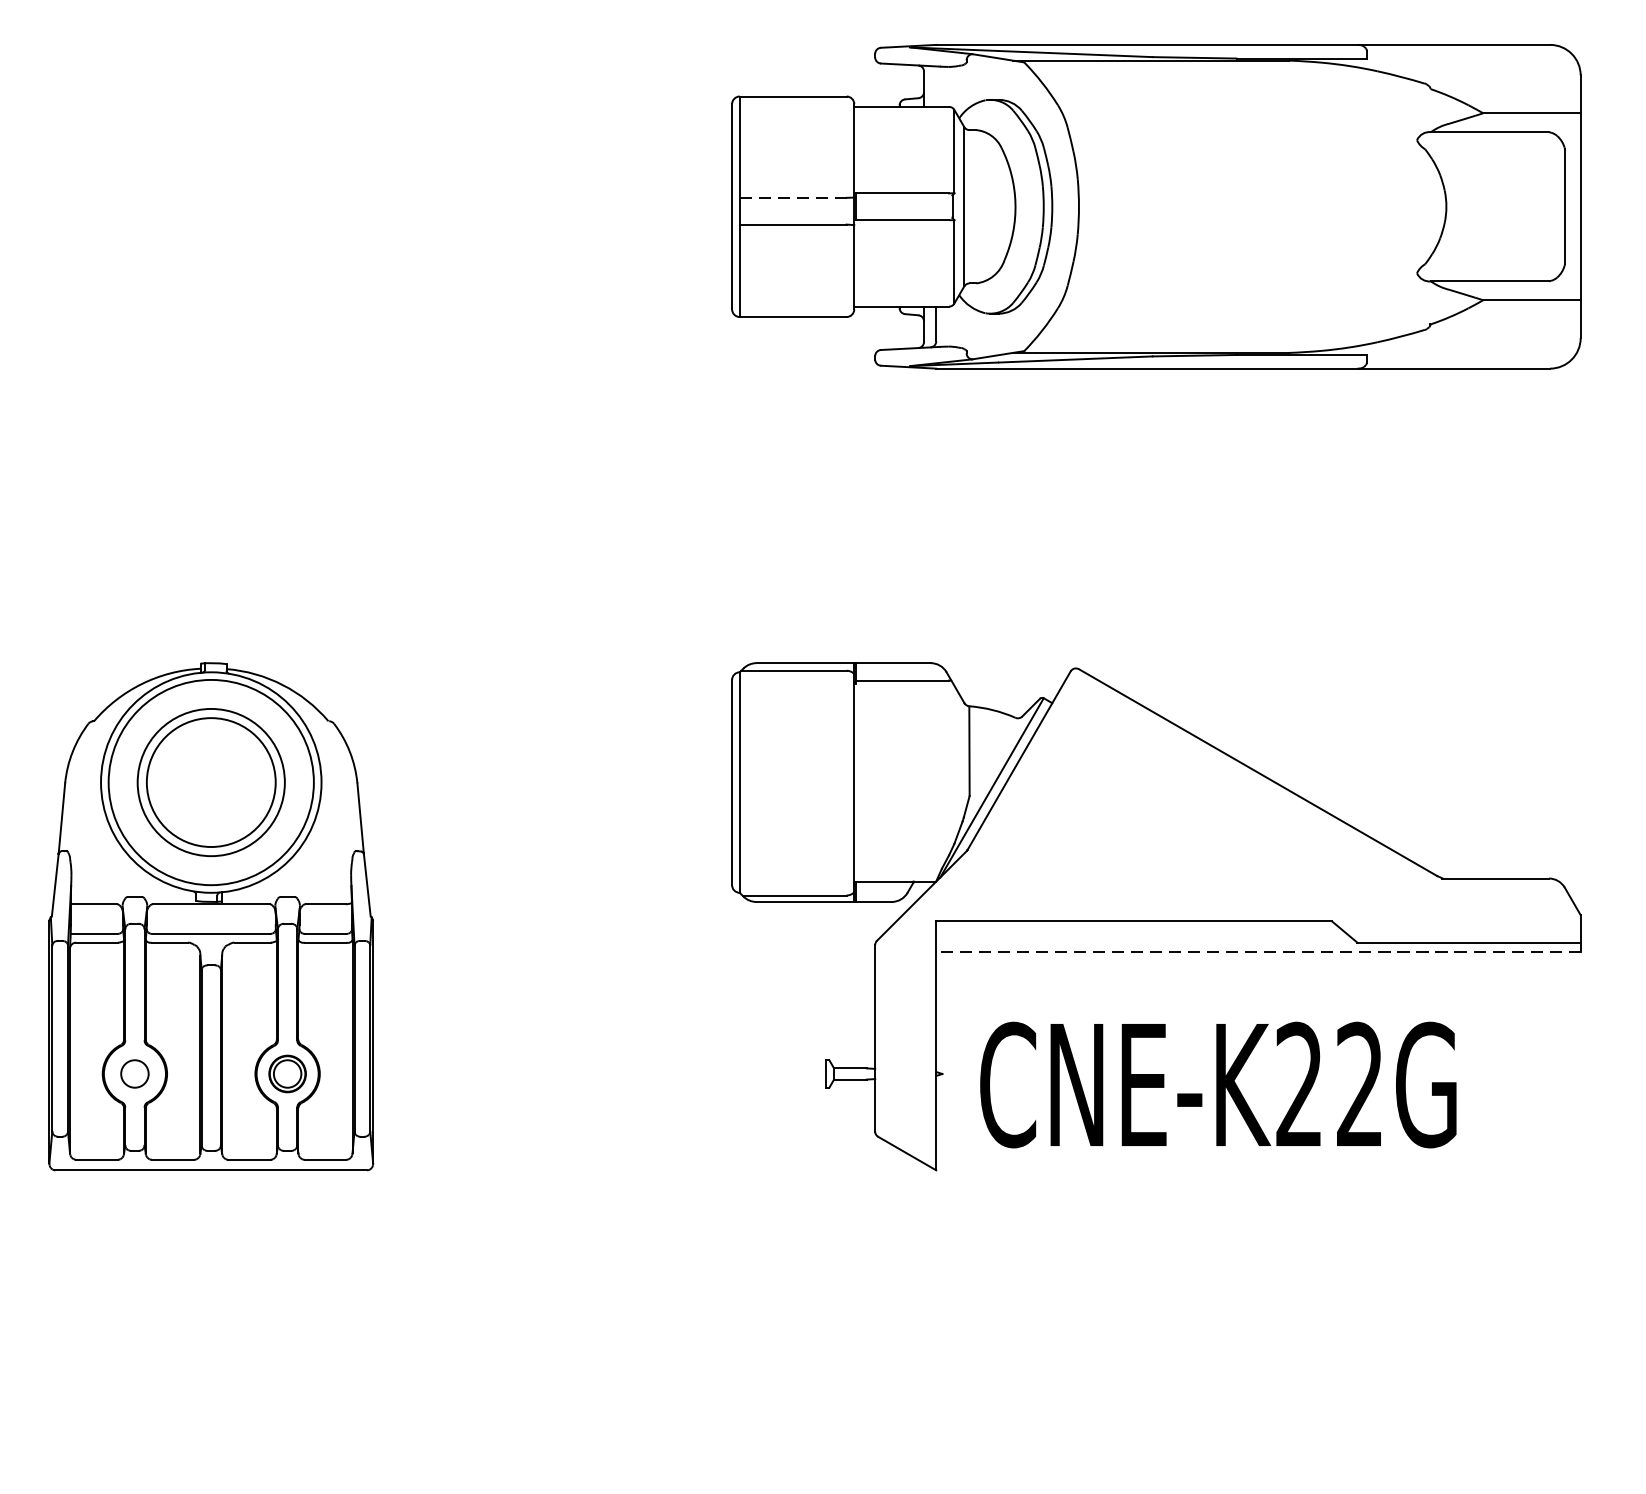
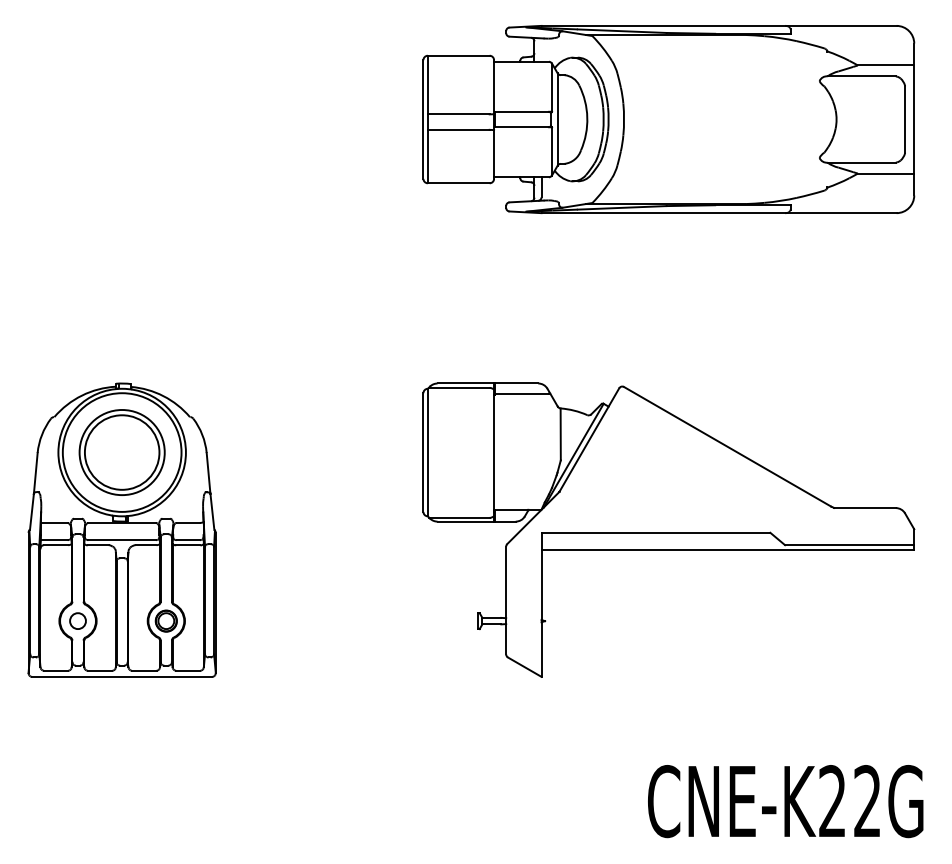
line: (792, 198) -> (458, 114), dashed -> solid
line: (1257, 951) -> (727, 550), dashed -> solid
text: (1218, 1084) -> (785, 801), moved

